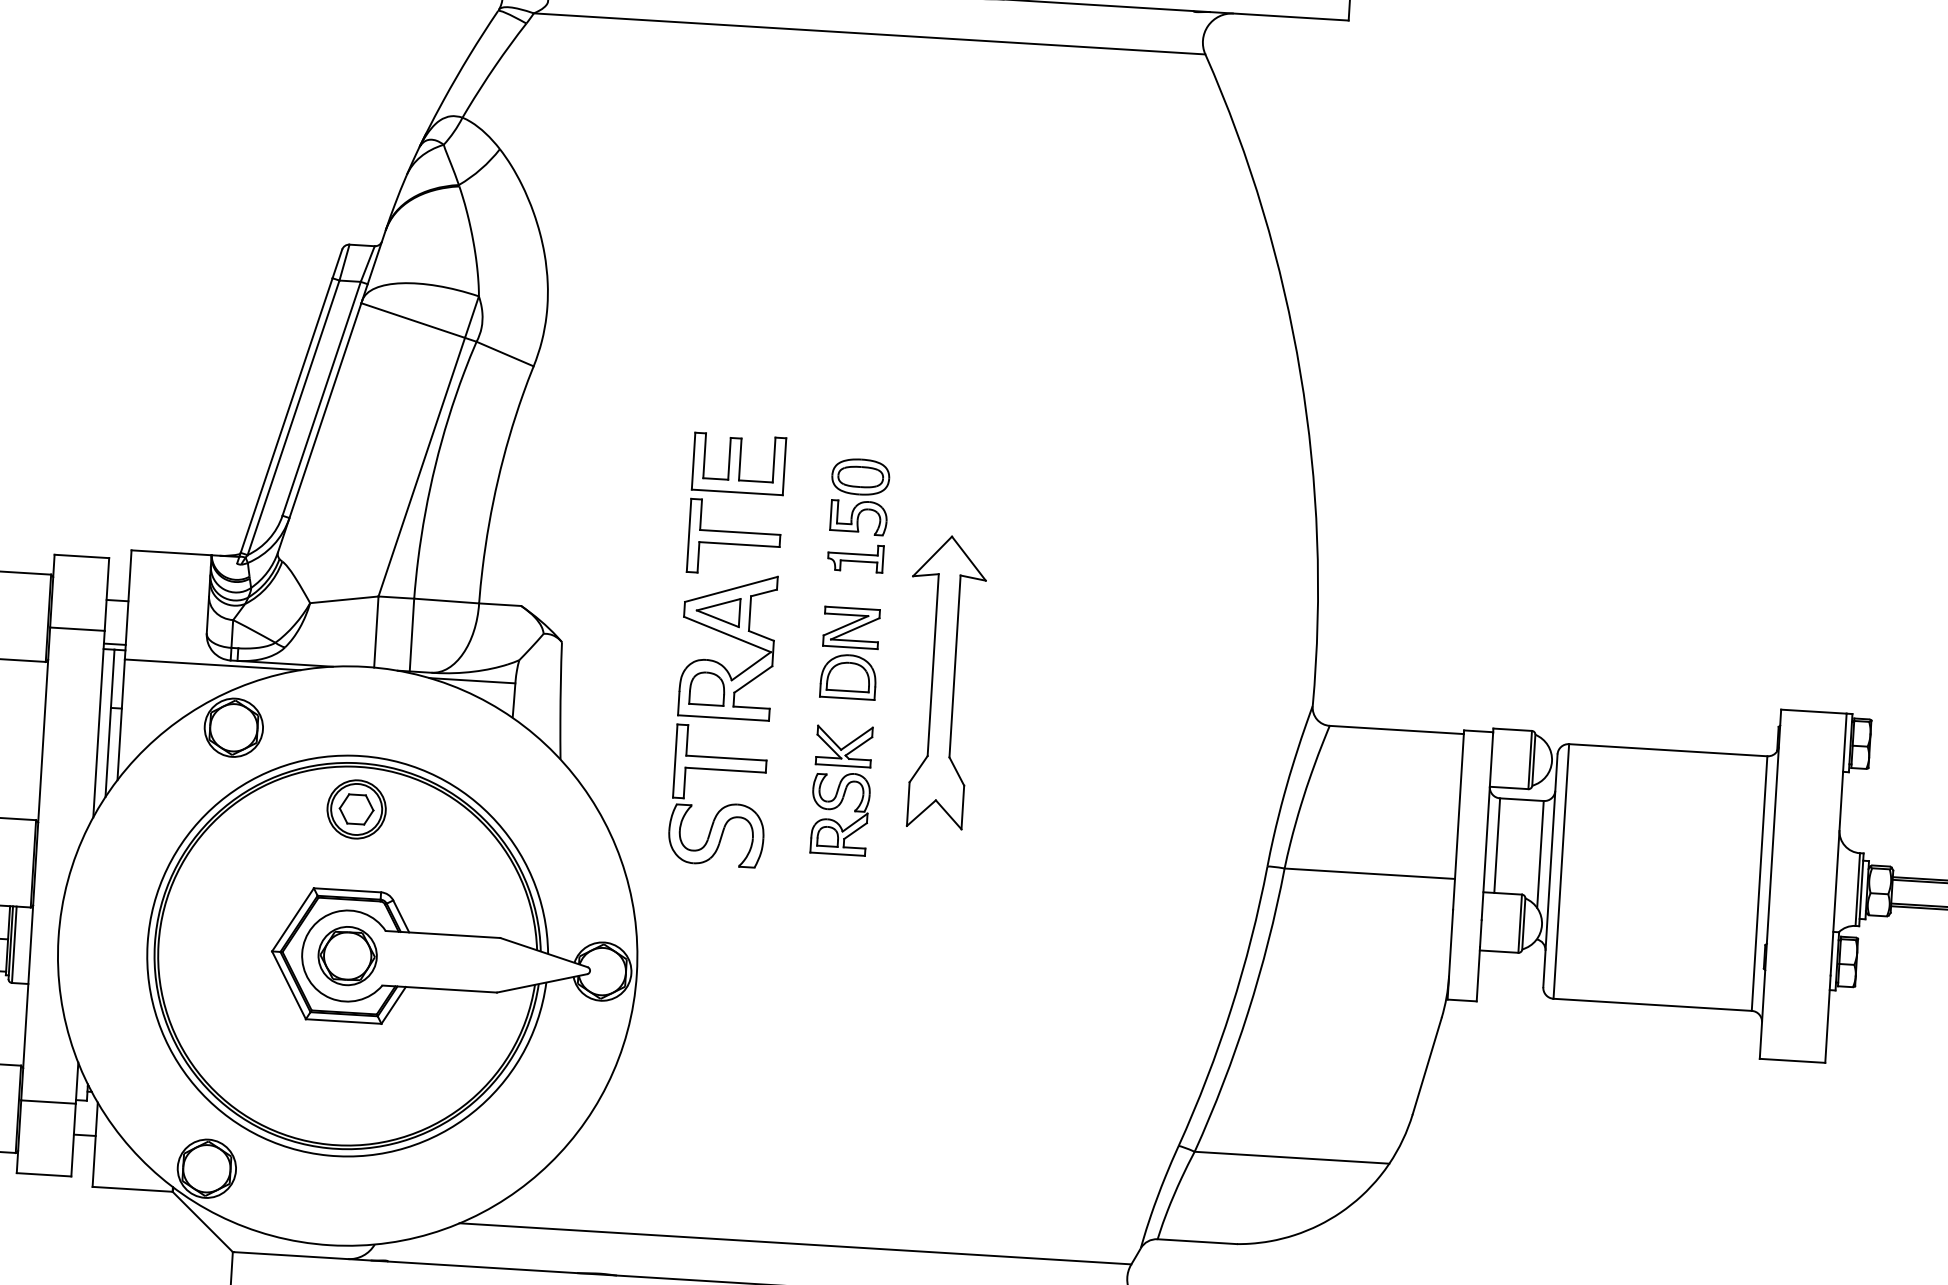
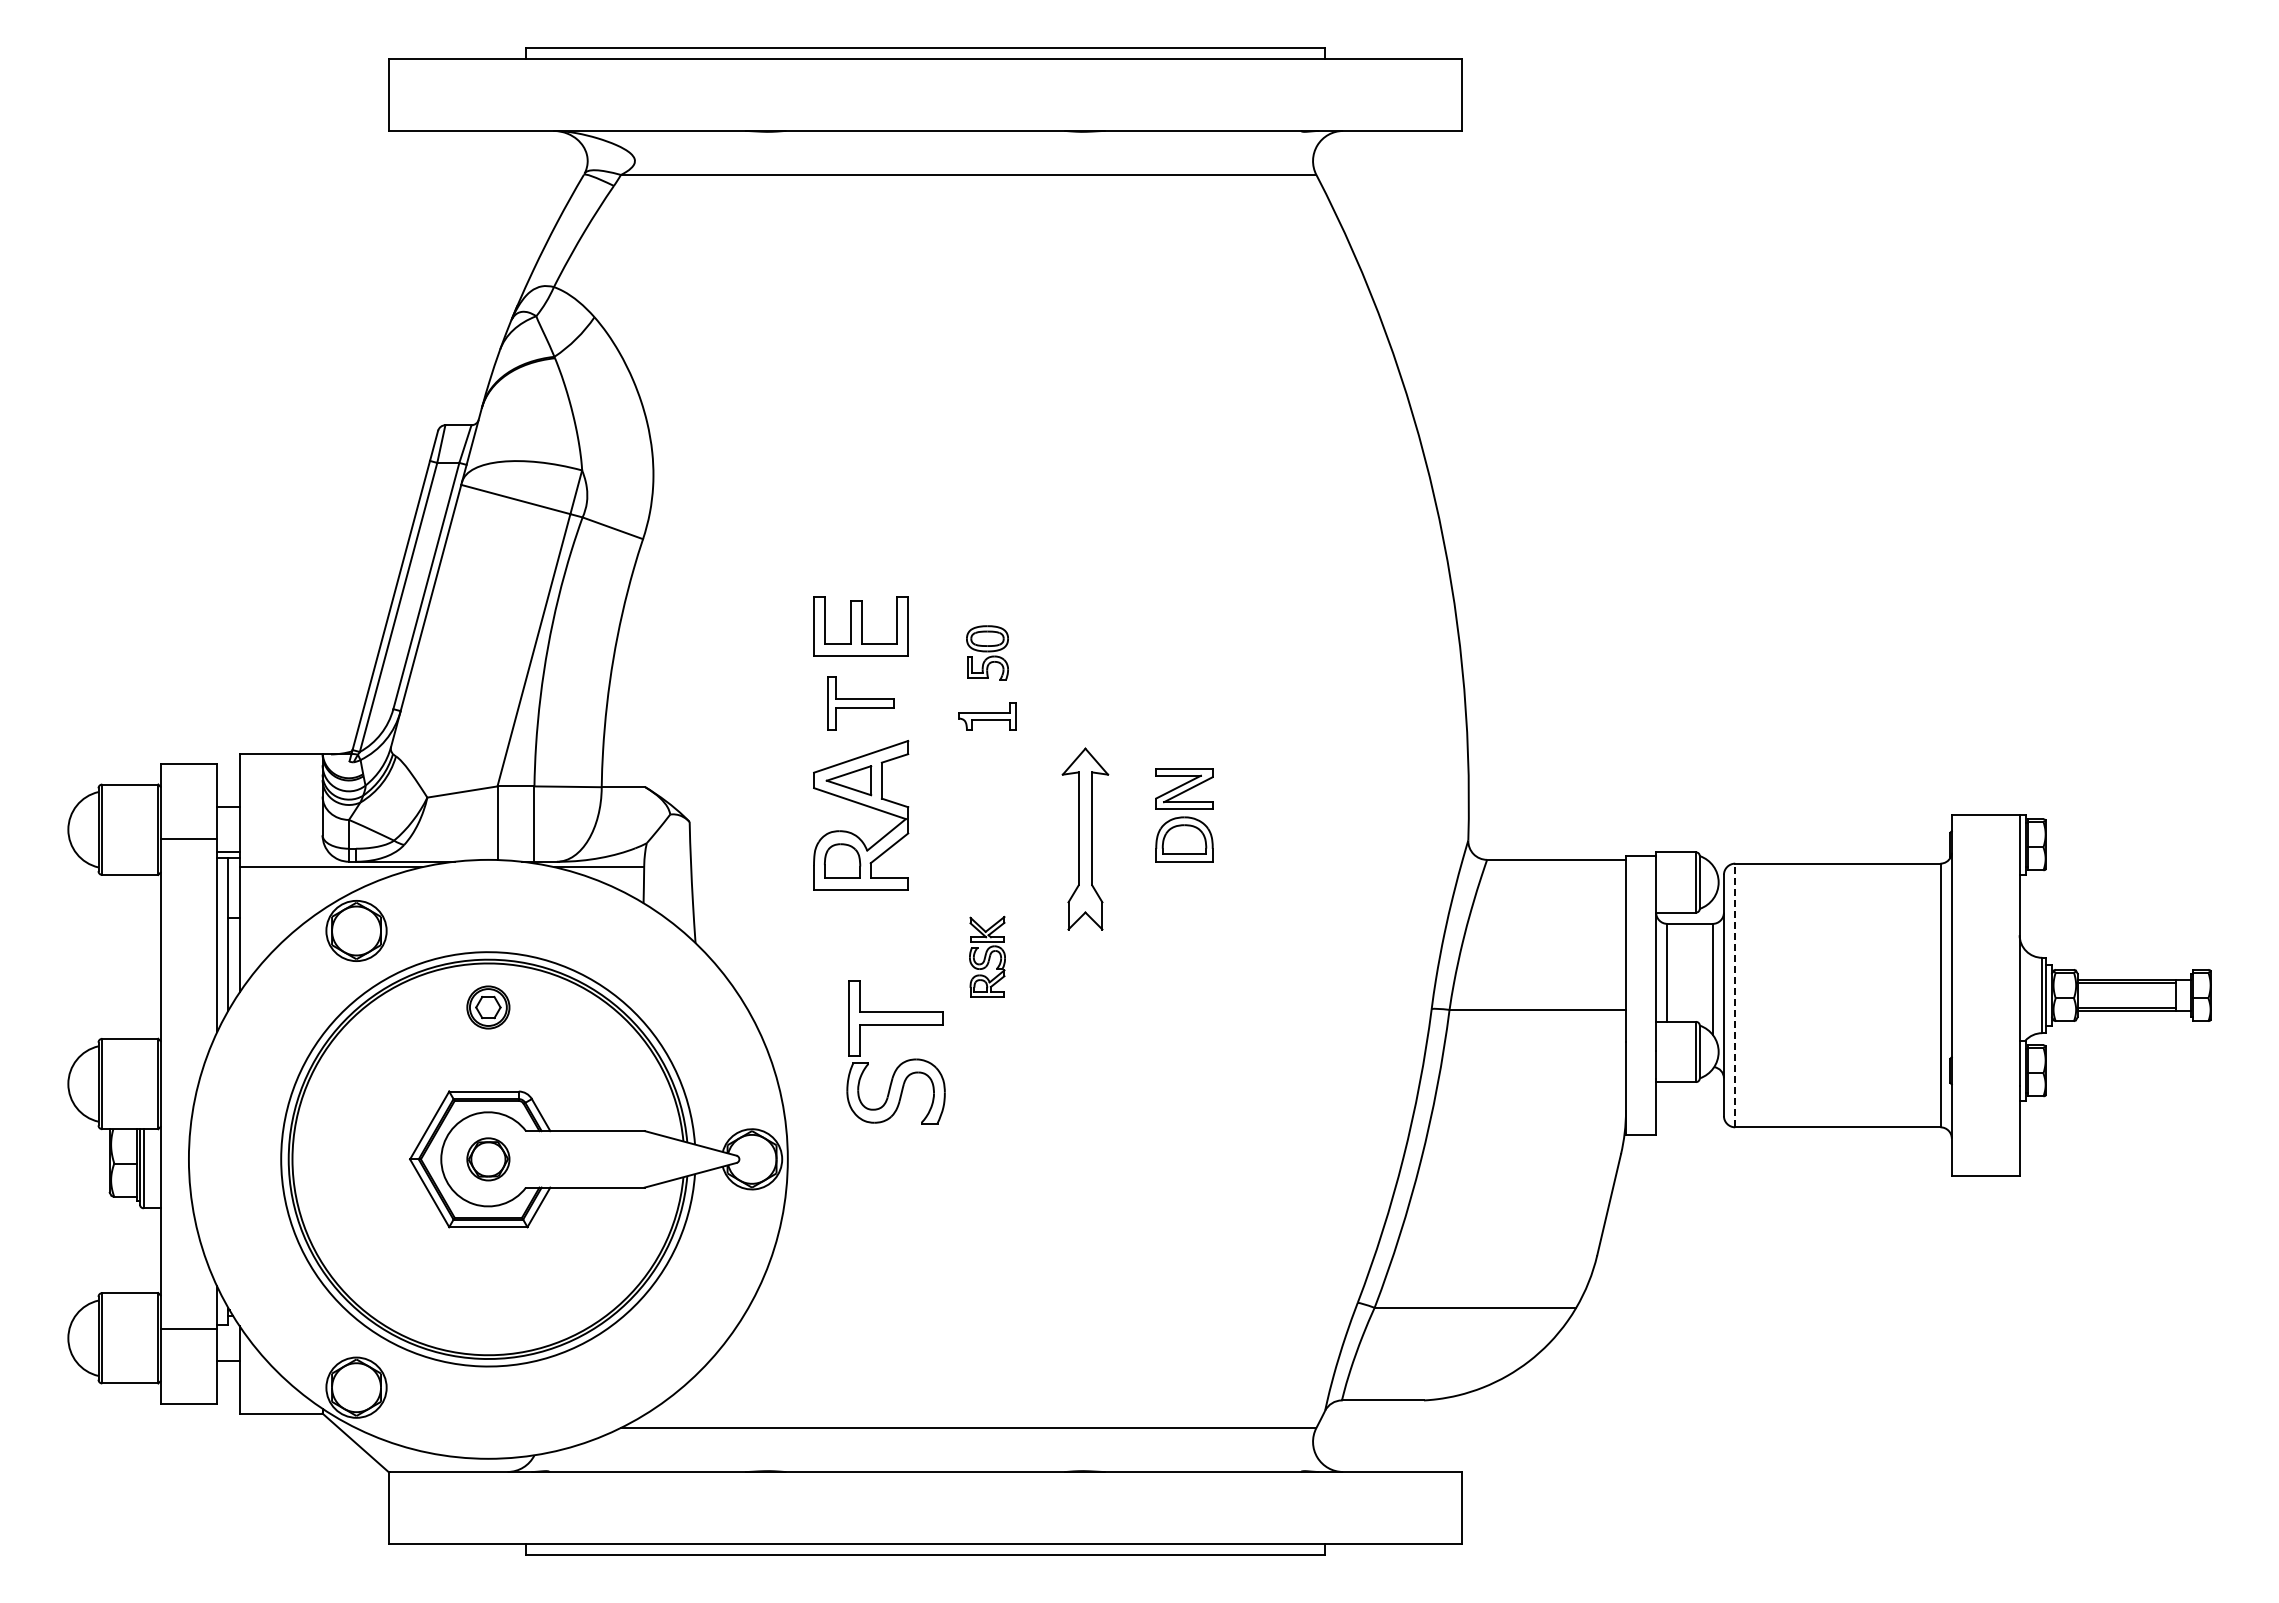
part: (859, 496) -> (987, 652), size x0.7
part: (733, 537) -> (860, 703), size x0.7
part: (849, 653) -> (1184, 815), moved
part: (943, 681) -> (1085, 838), size x0.6
part: (841, 789) -> (987, 956), size x0.6
part: (723, 806) -> (901, 1062), moved
part: (356, 809) -> (488, 1007), size x0.7
line: (1561, 871) -> (1735, 995), solid -> dashed
part: (347, 956) -> (488, 1159), size x0.7

